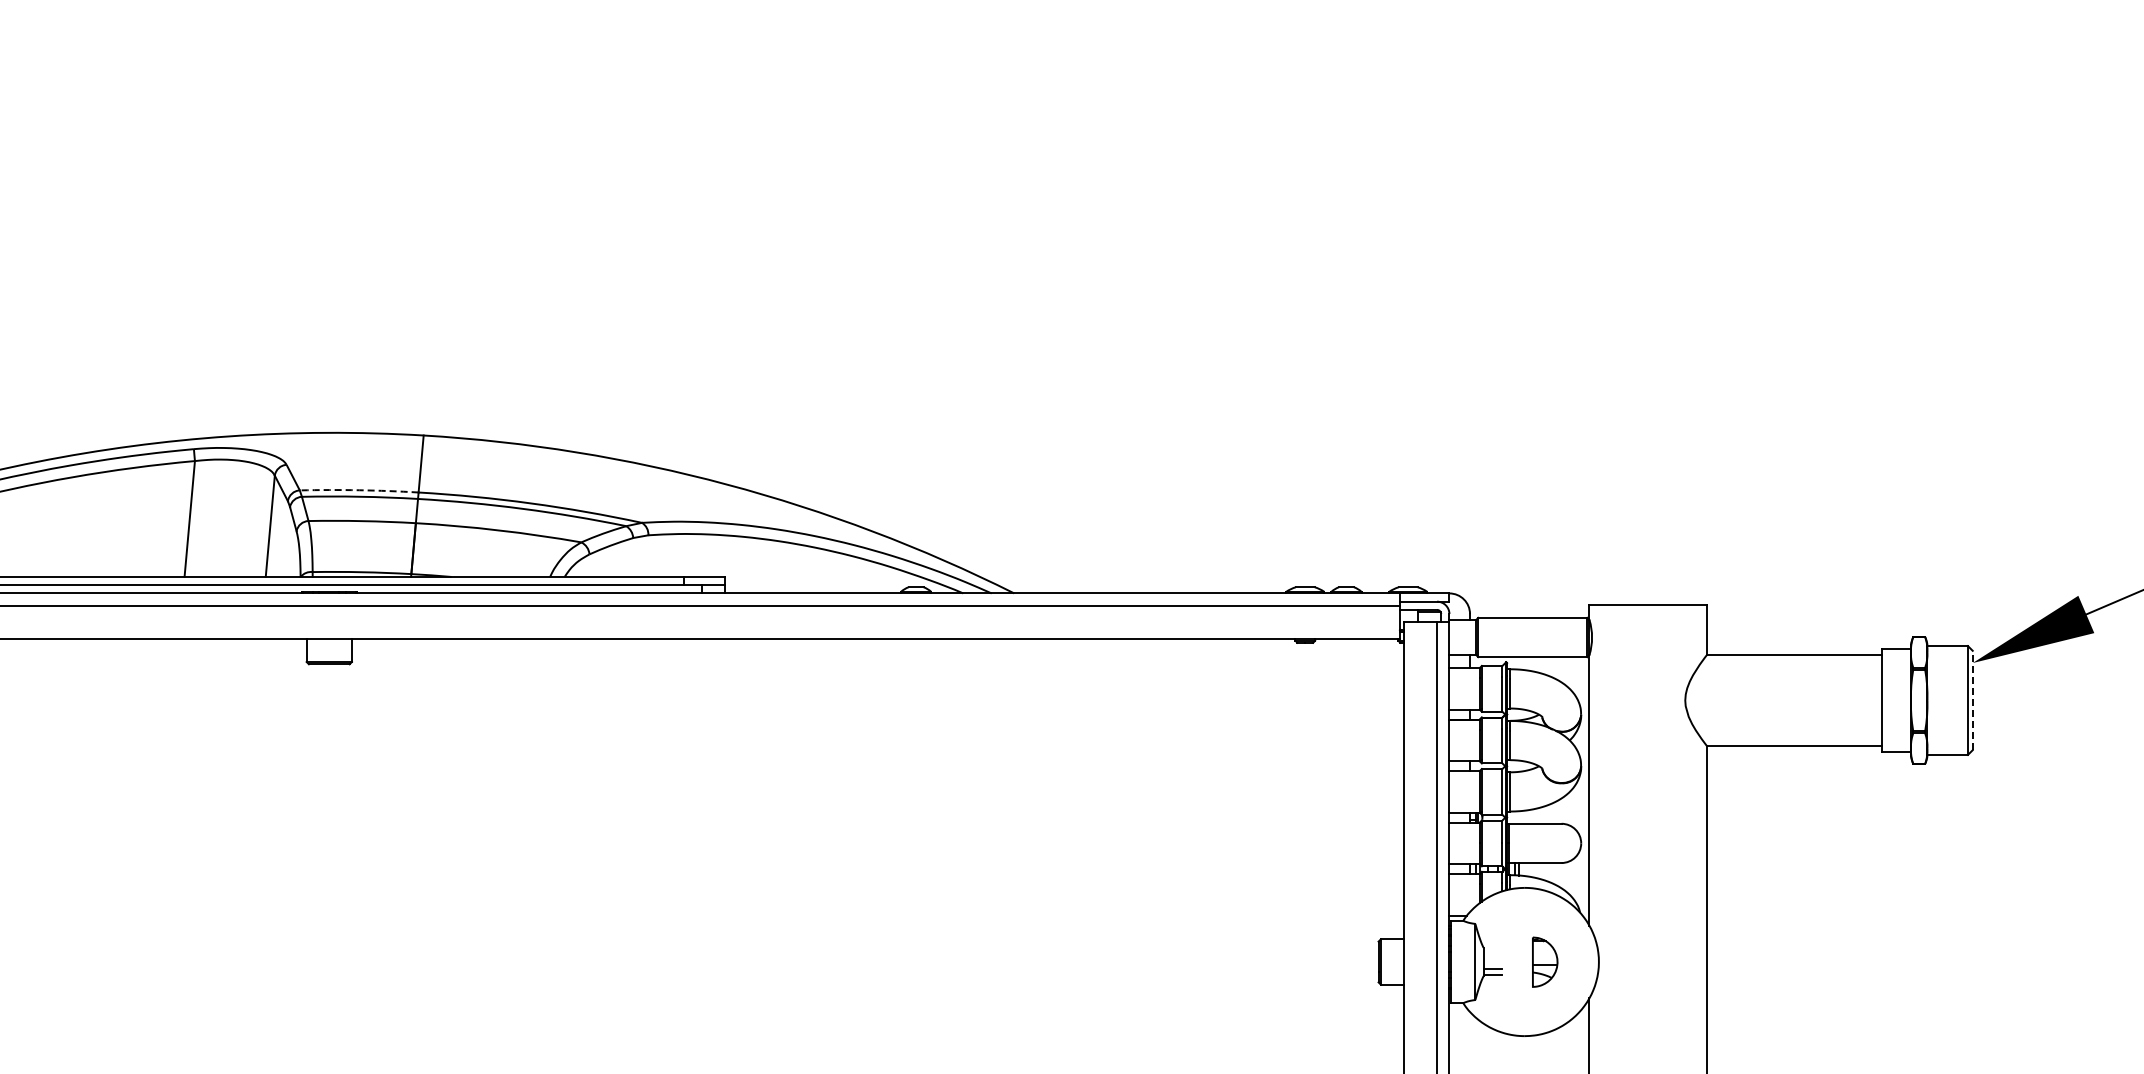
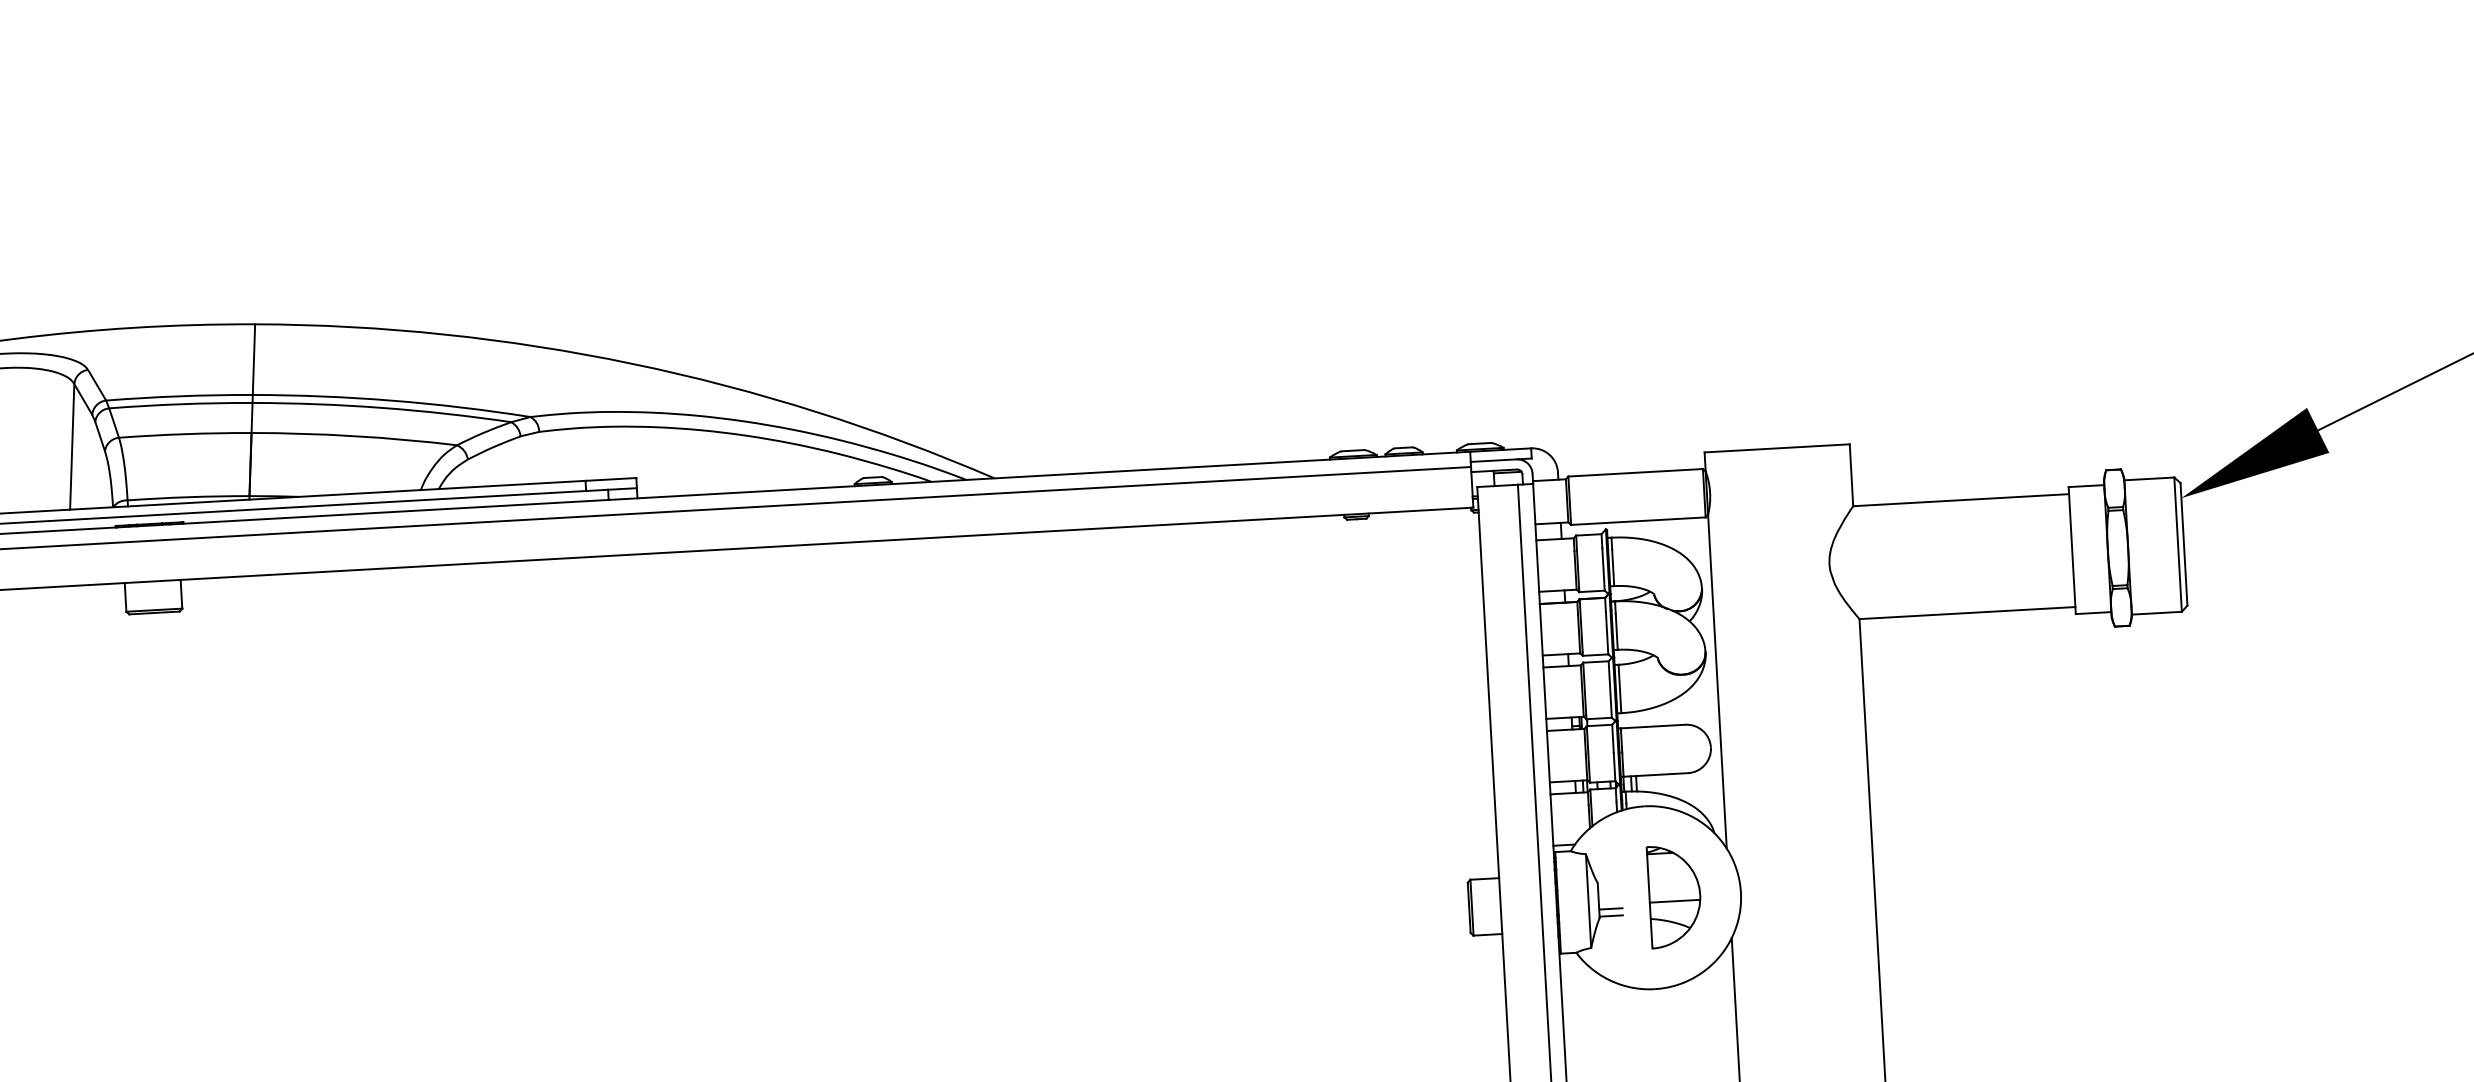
arc: (359, 490) -> (179, 396), dashed -> solid
line: (1972, 700) -> (2183, 544), dashed -> solid
part: (1544, 962) -> (1673, 897), size x1.67

